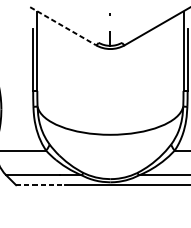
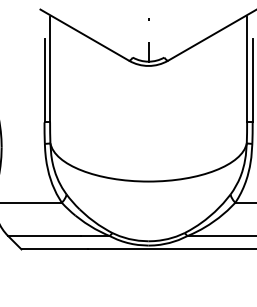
line: (63, 26) -> (85, 35), dashed -> solid
line: (41, 185) -> (55, 249), dashed -> solid

